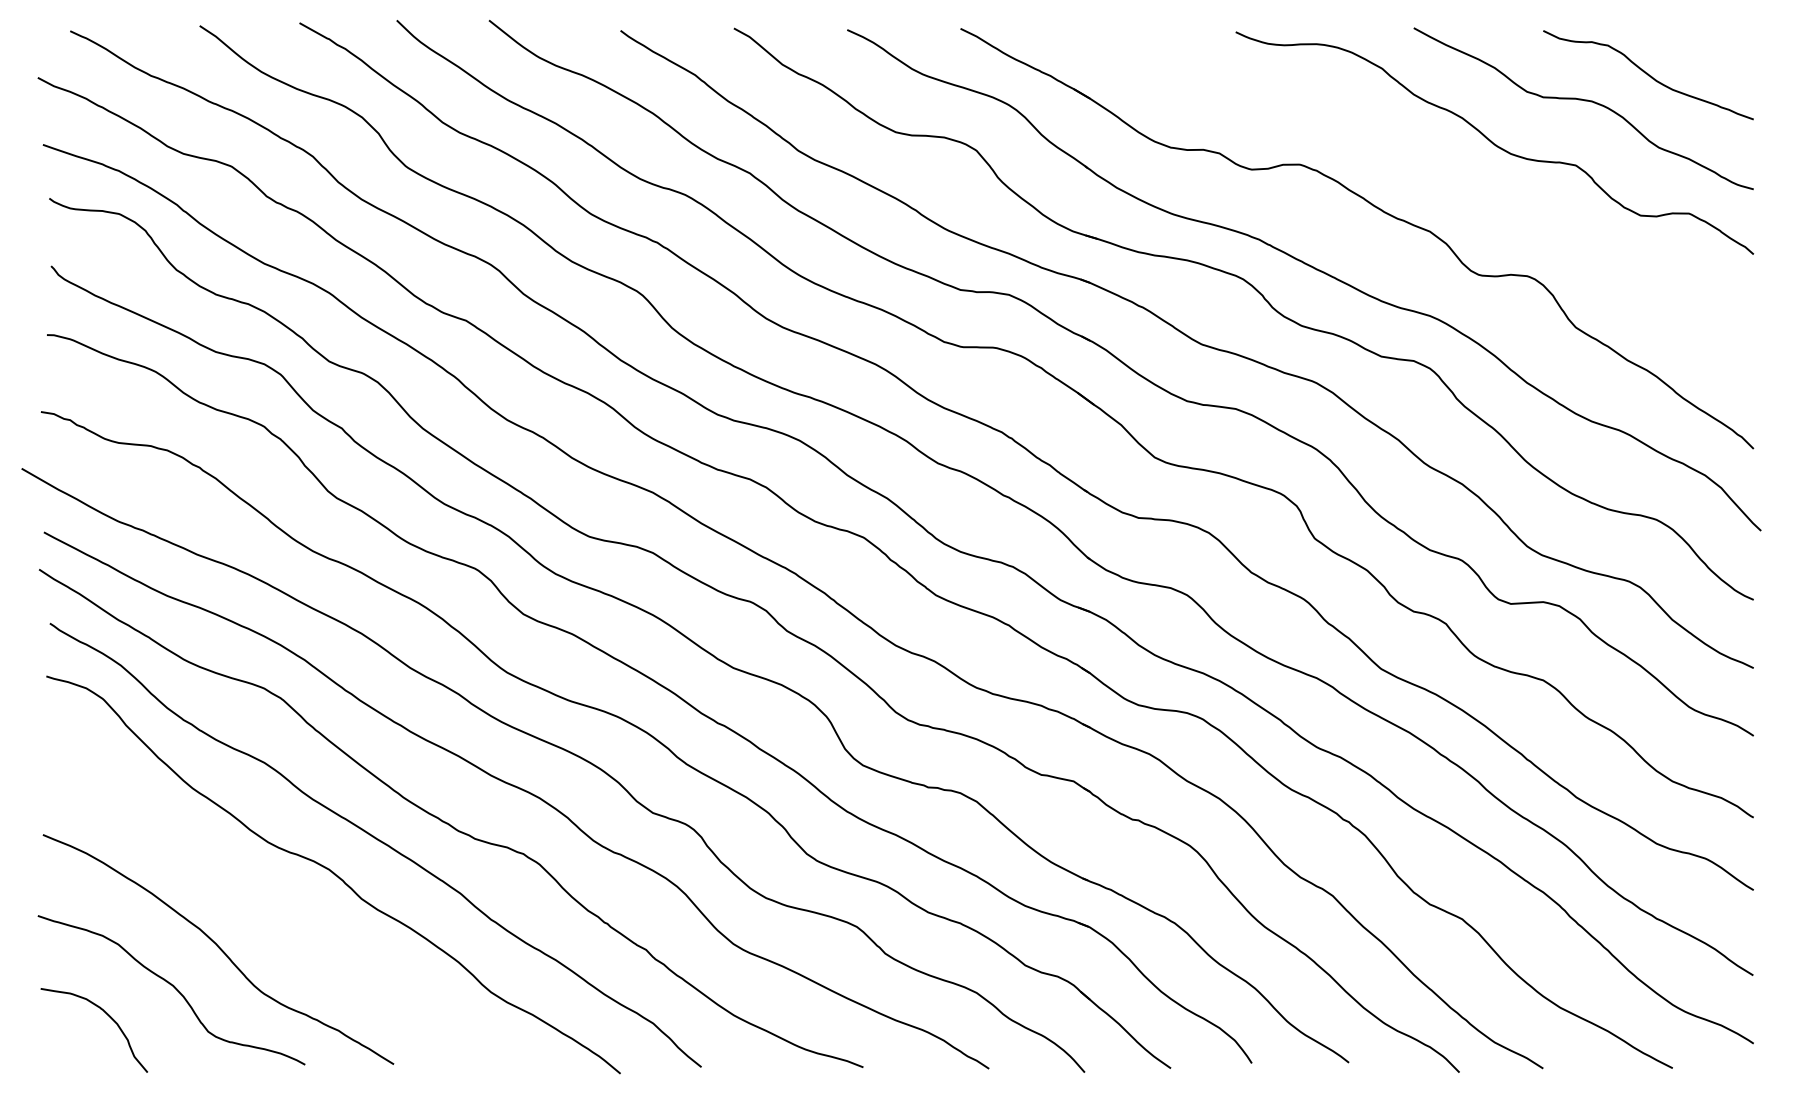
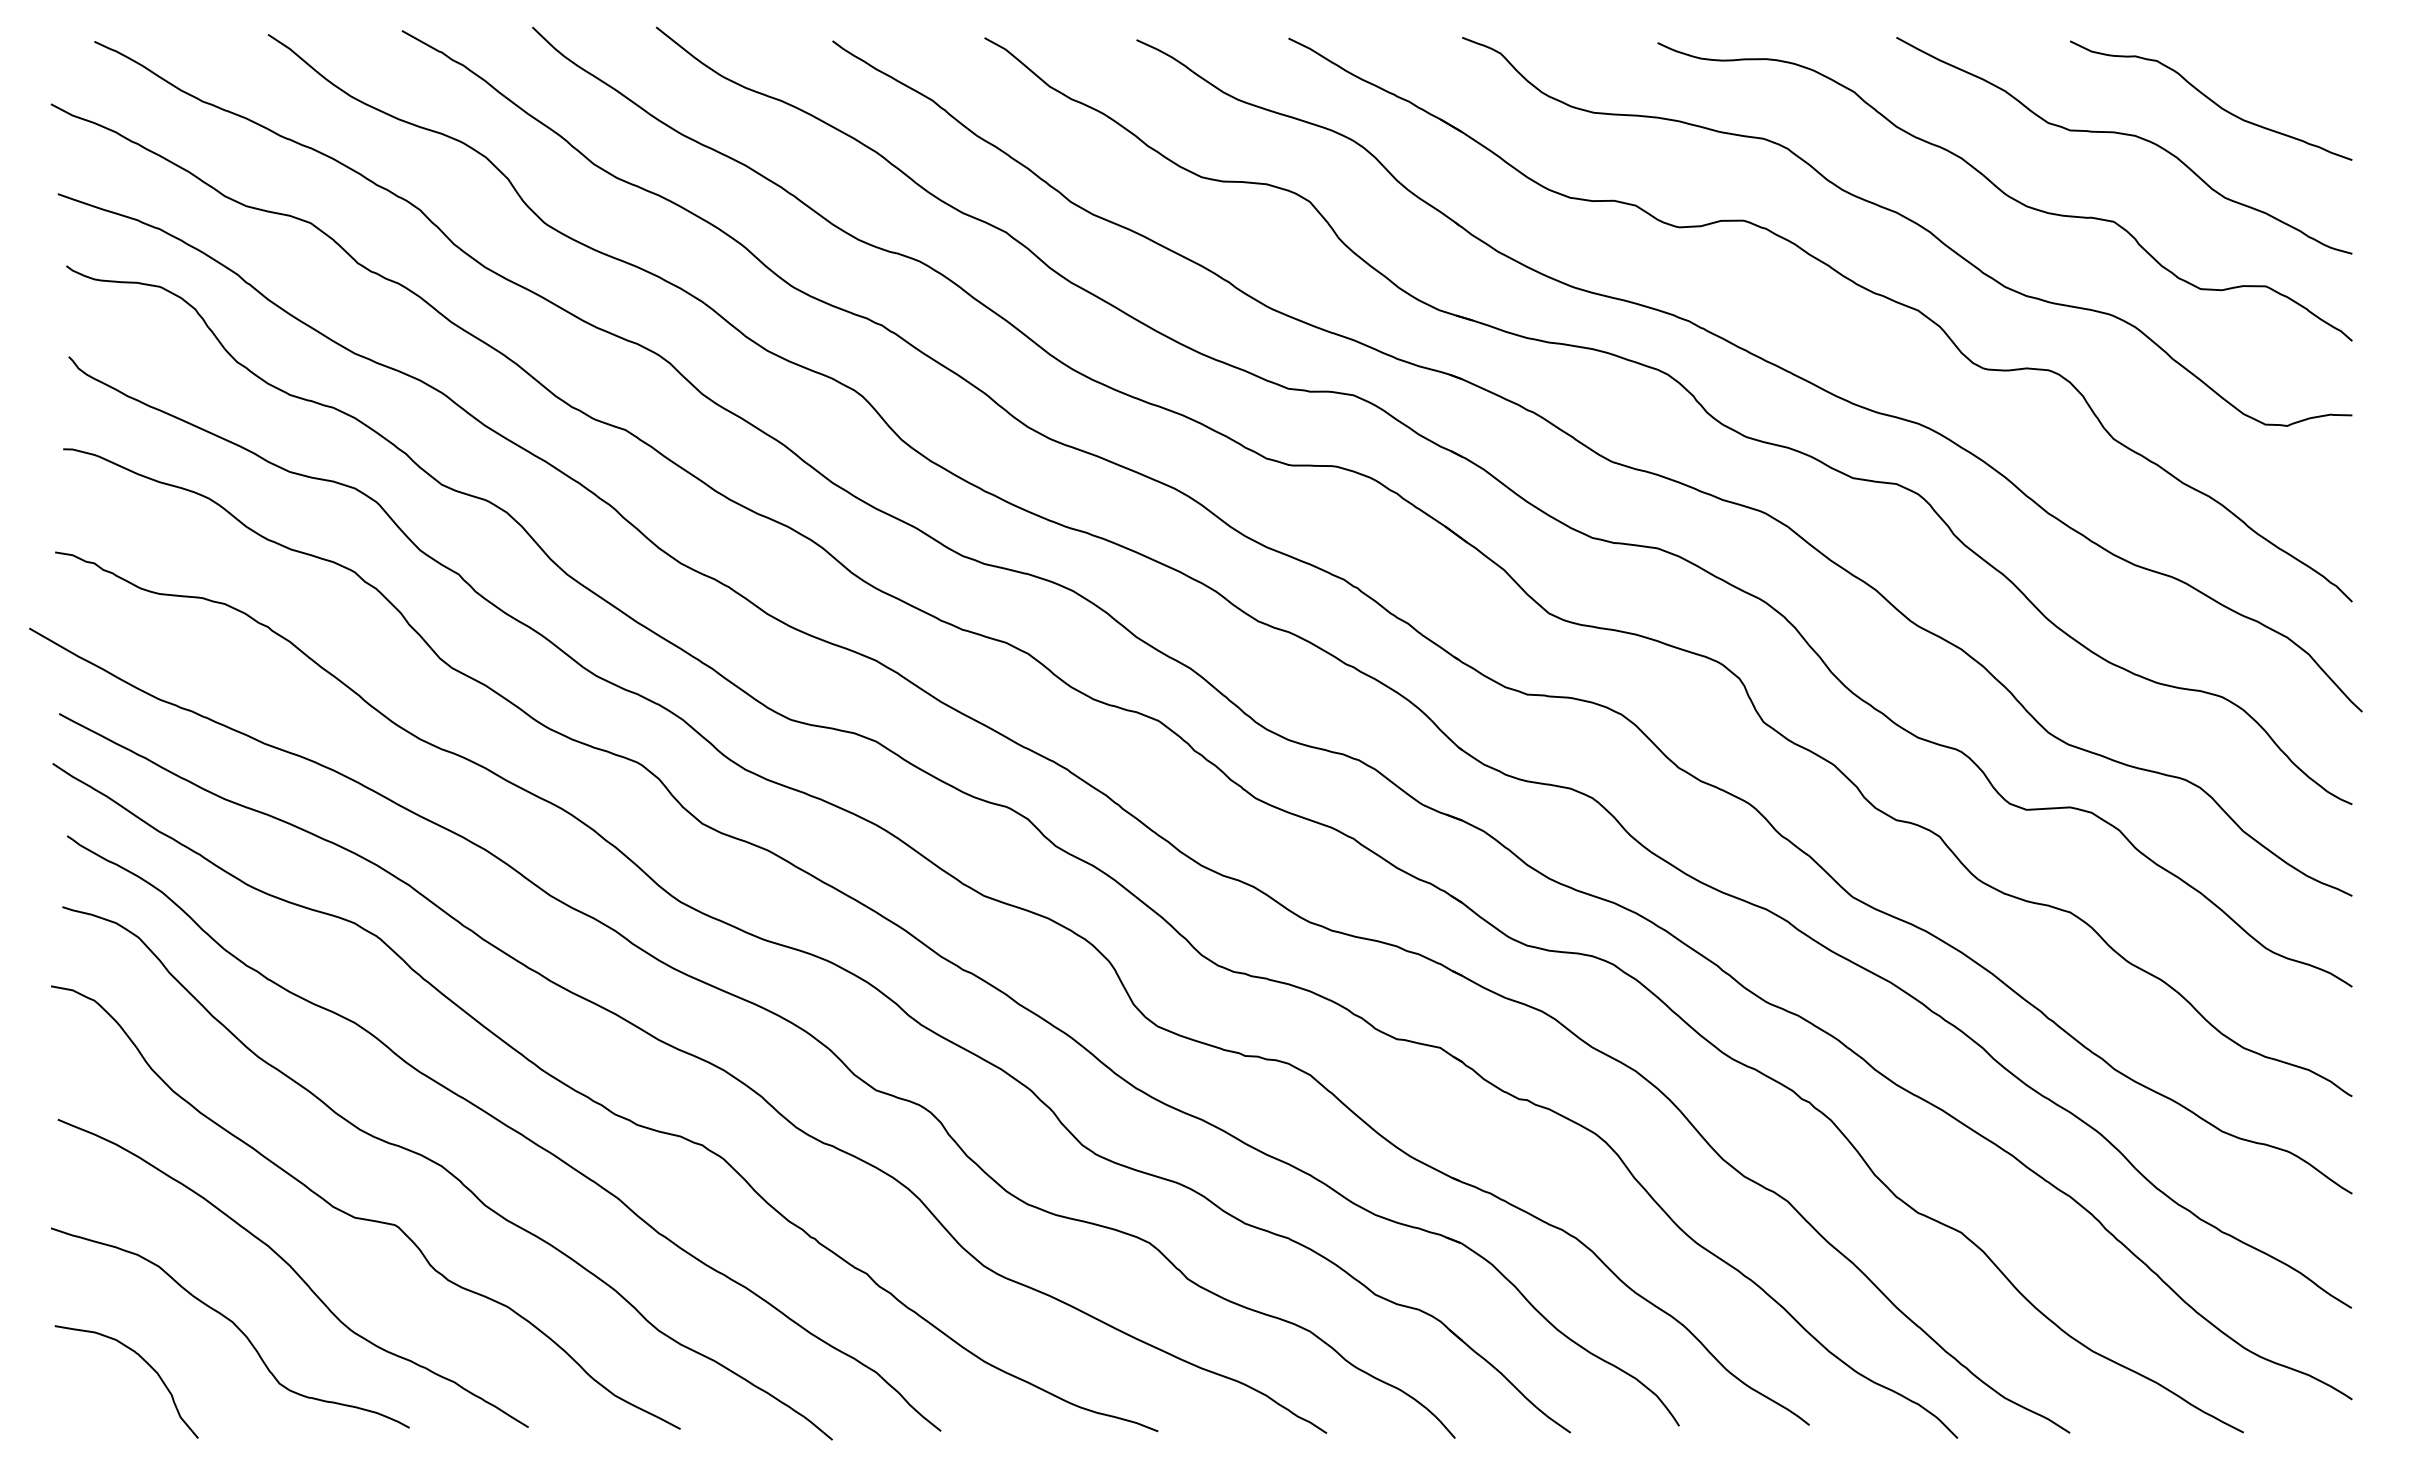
curve: (1425, 165) -> (1912, 222), added
curve: (272, 908) -> (365, 1218), added

